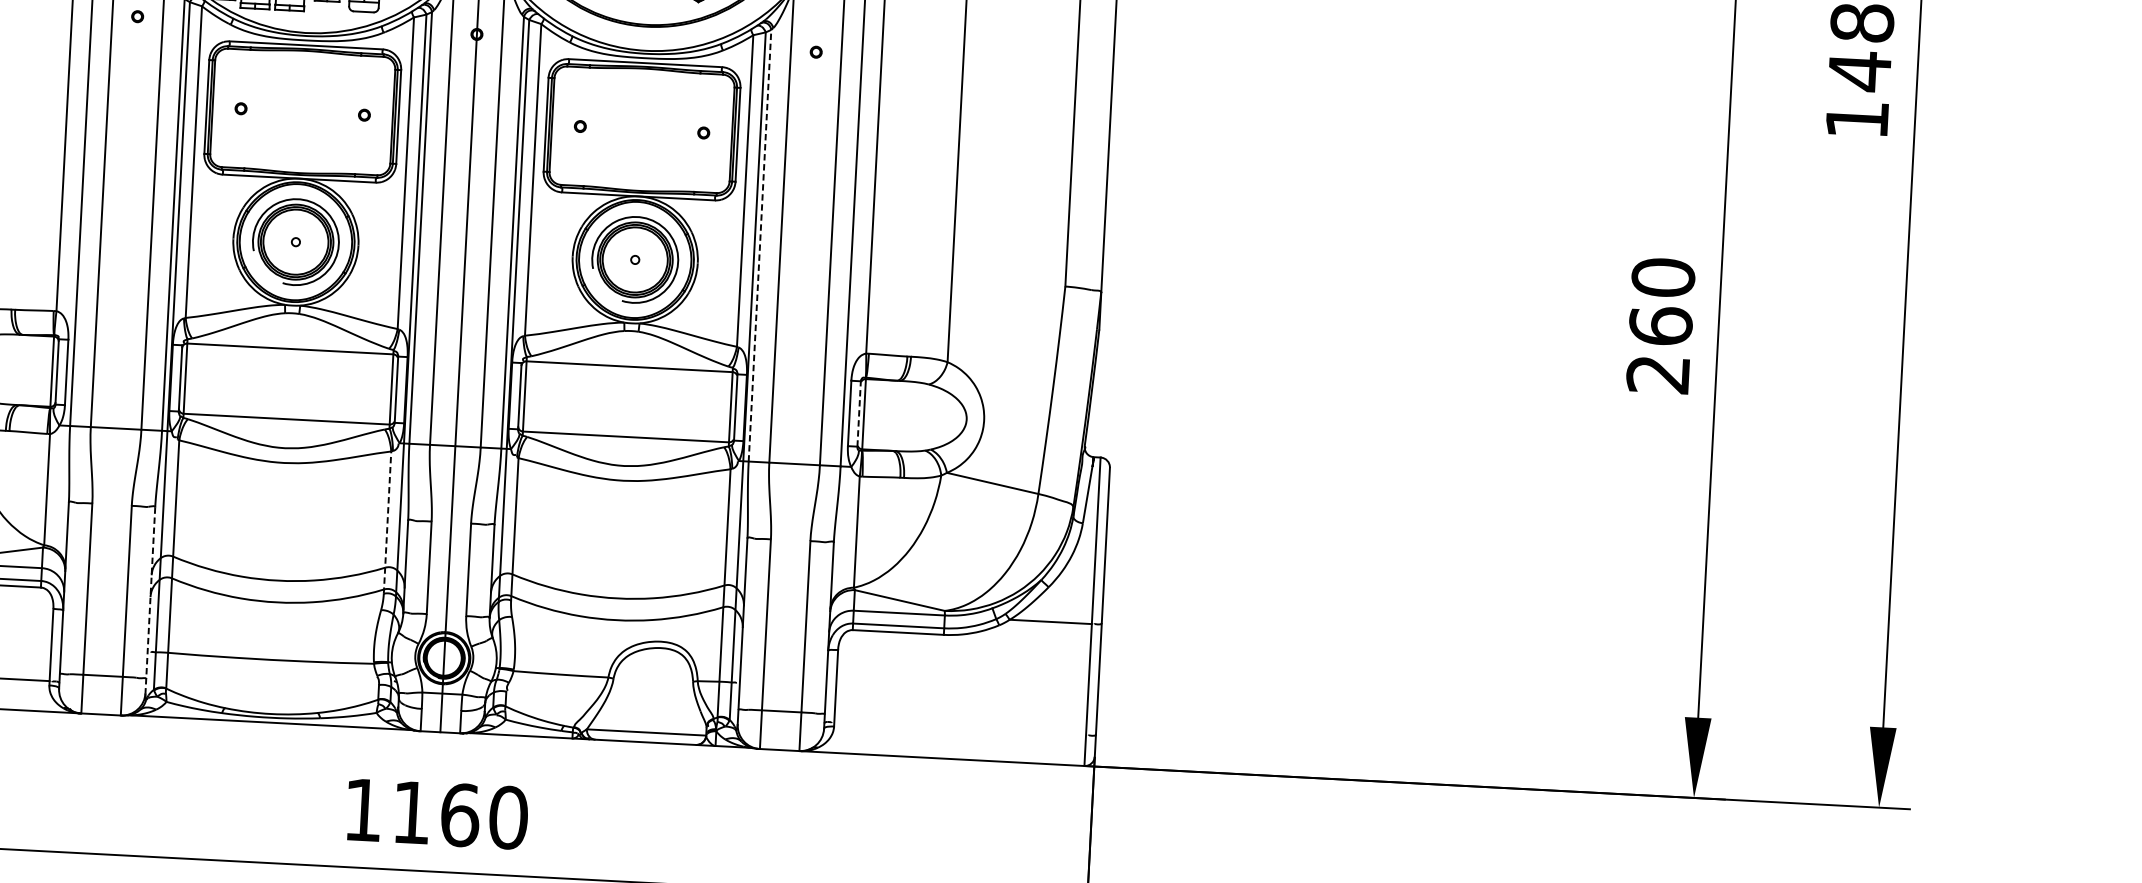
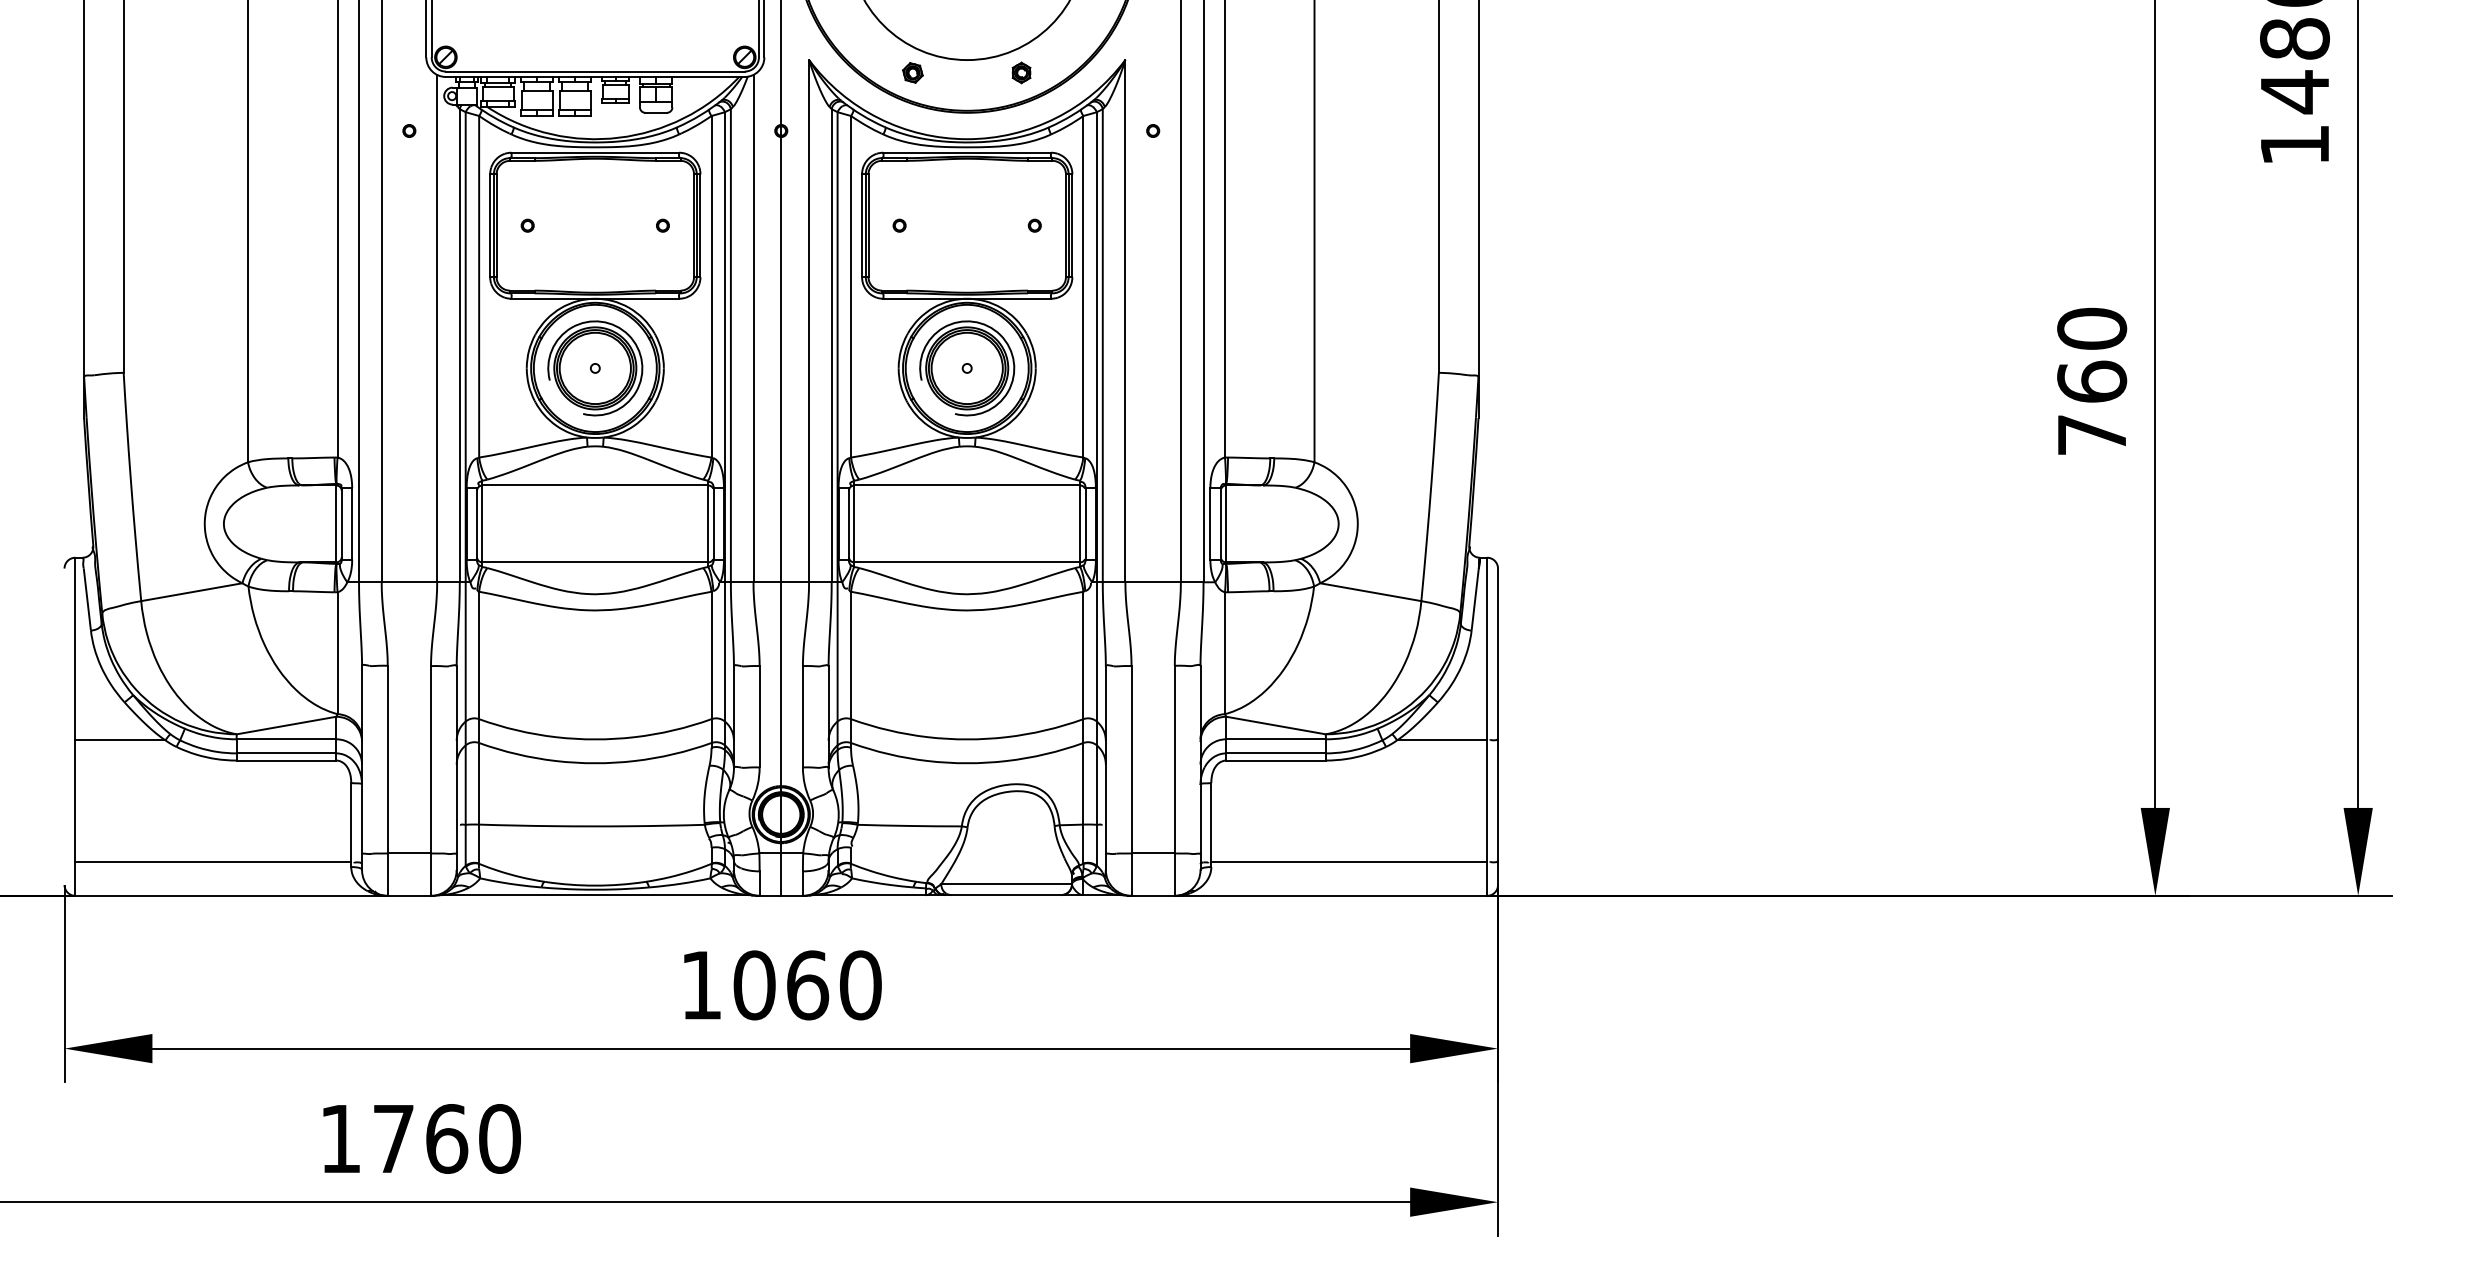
line: (759, 245) -> (1102, 345), dashed -> solid
text: (1657, 374) -> (2091, 435), 260 -> 760
line: (858, 413) -> (1220, 523), dashed -> solid
line: (387, 522) -> (711, 669), dashed -> solid
line: (150, 600) -> (456, 768), dashed -> solid
line: (960, 729) -> (1349, 862), added
text: (411, 812) -> (754, 985), 1160 -> 1060

